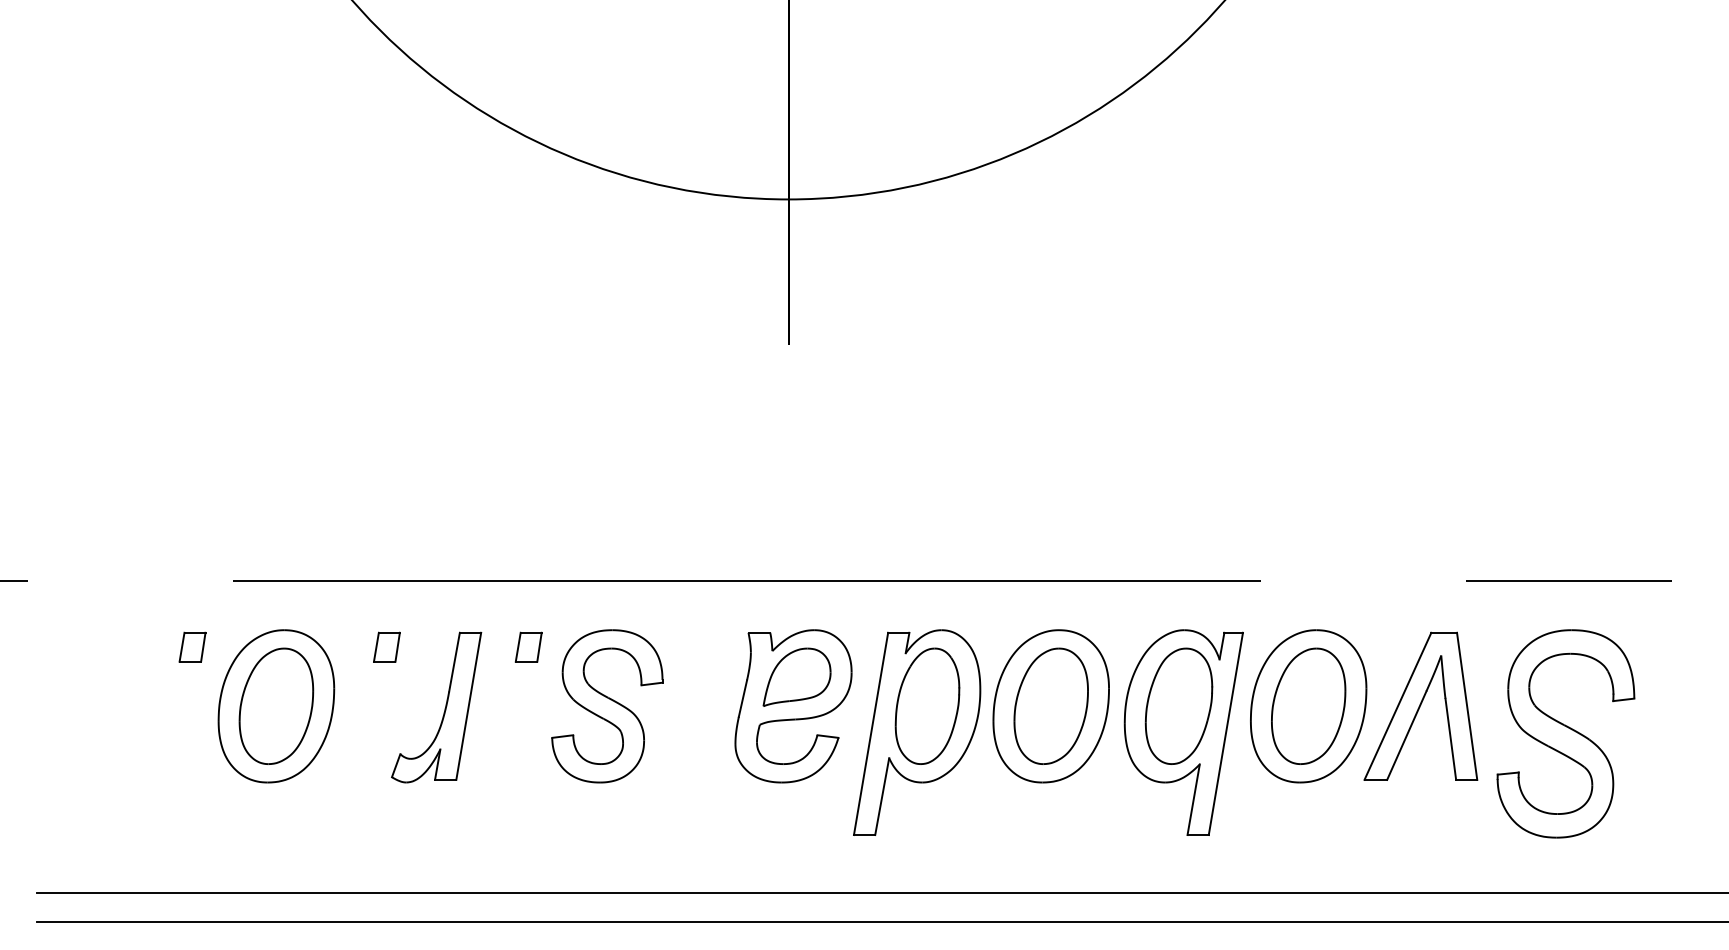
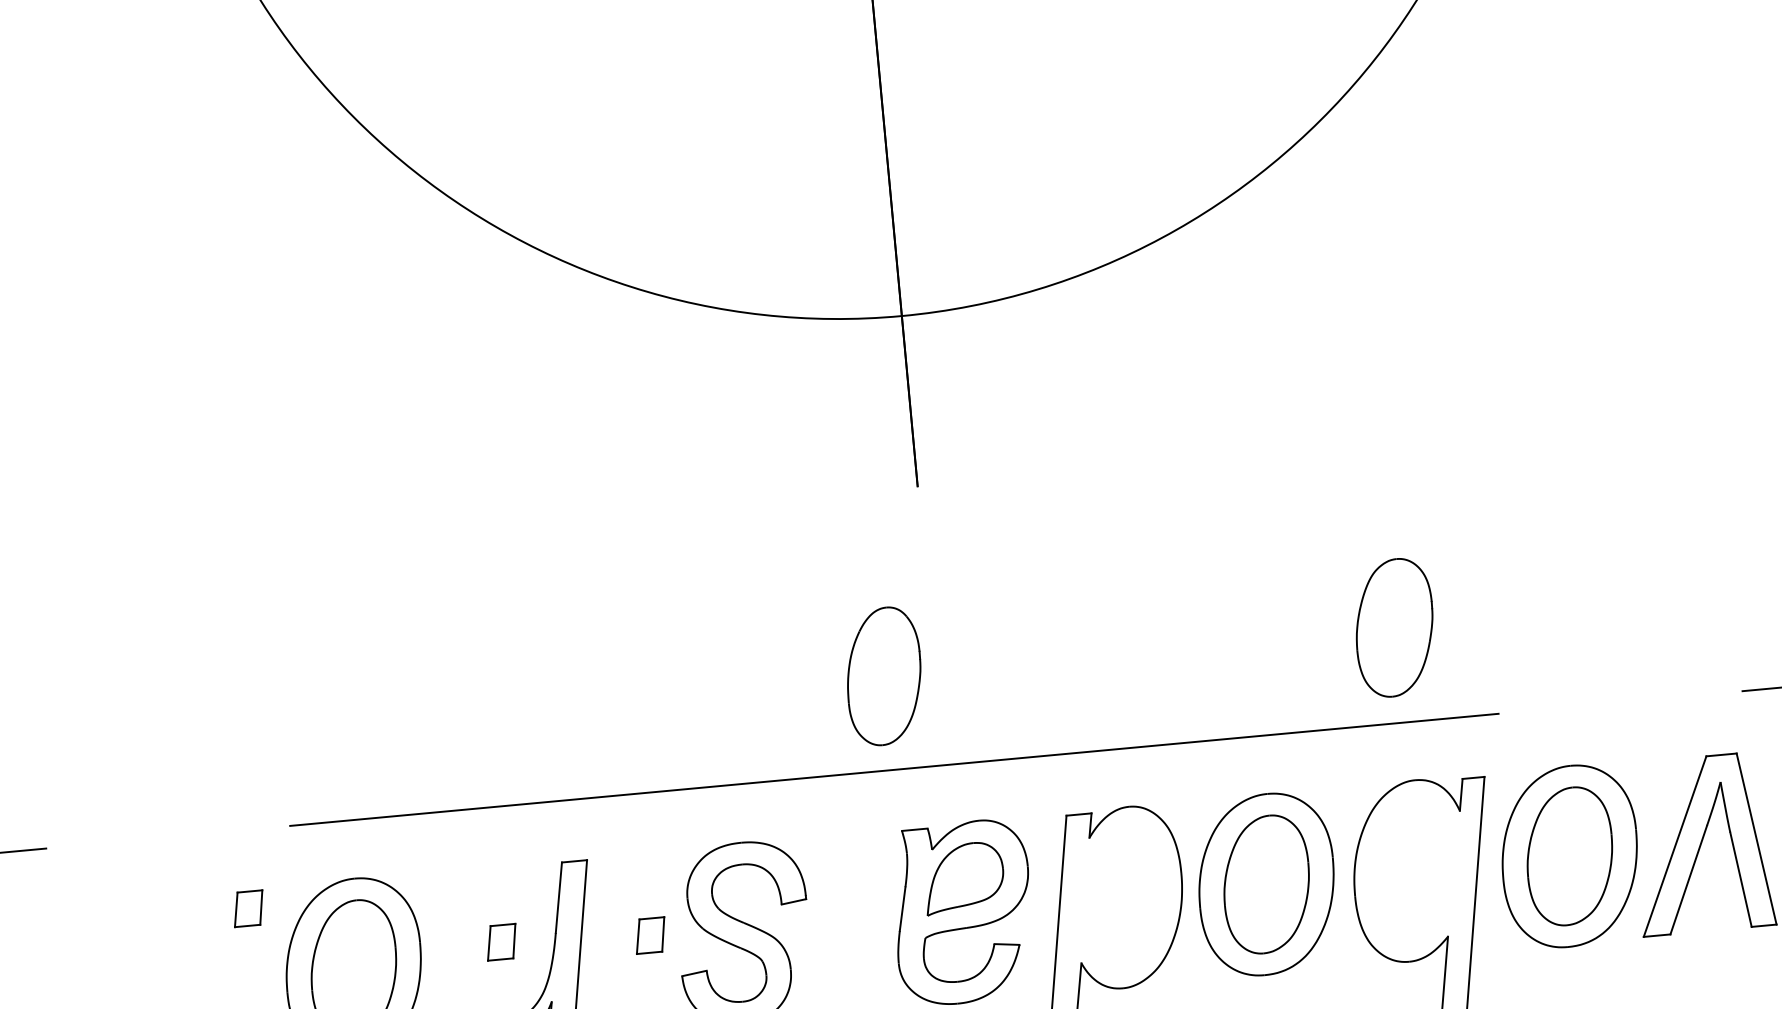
part: (386, 646) -> (501, 941), moved
part: (528, 646) -> (650, 934), moved
part: (927, 705) -> (883, 675), moved
part: (1178, 705) -> (1393, 626), moved

